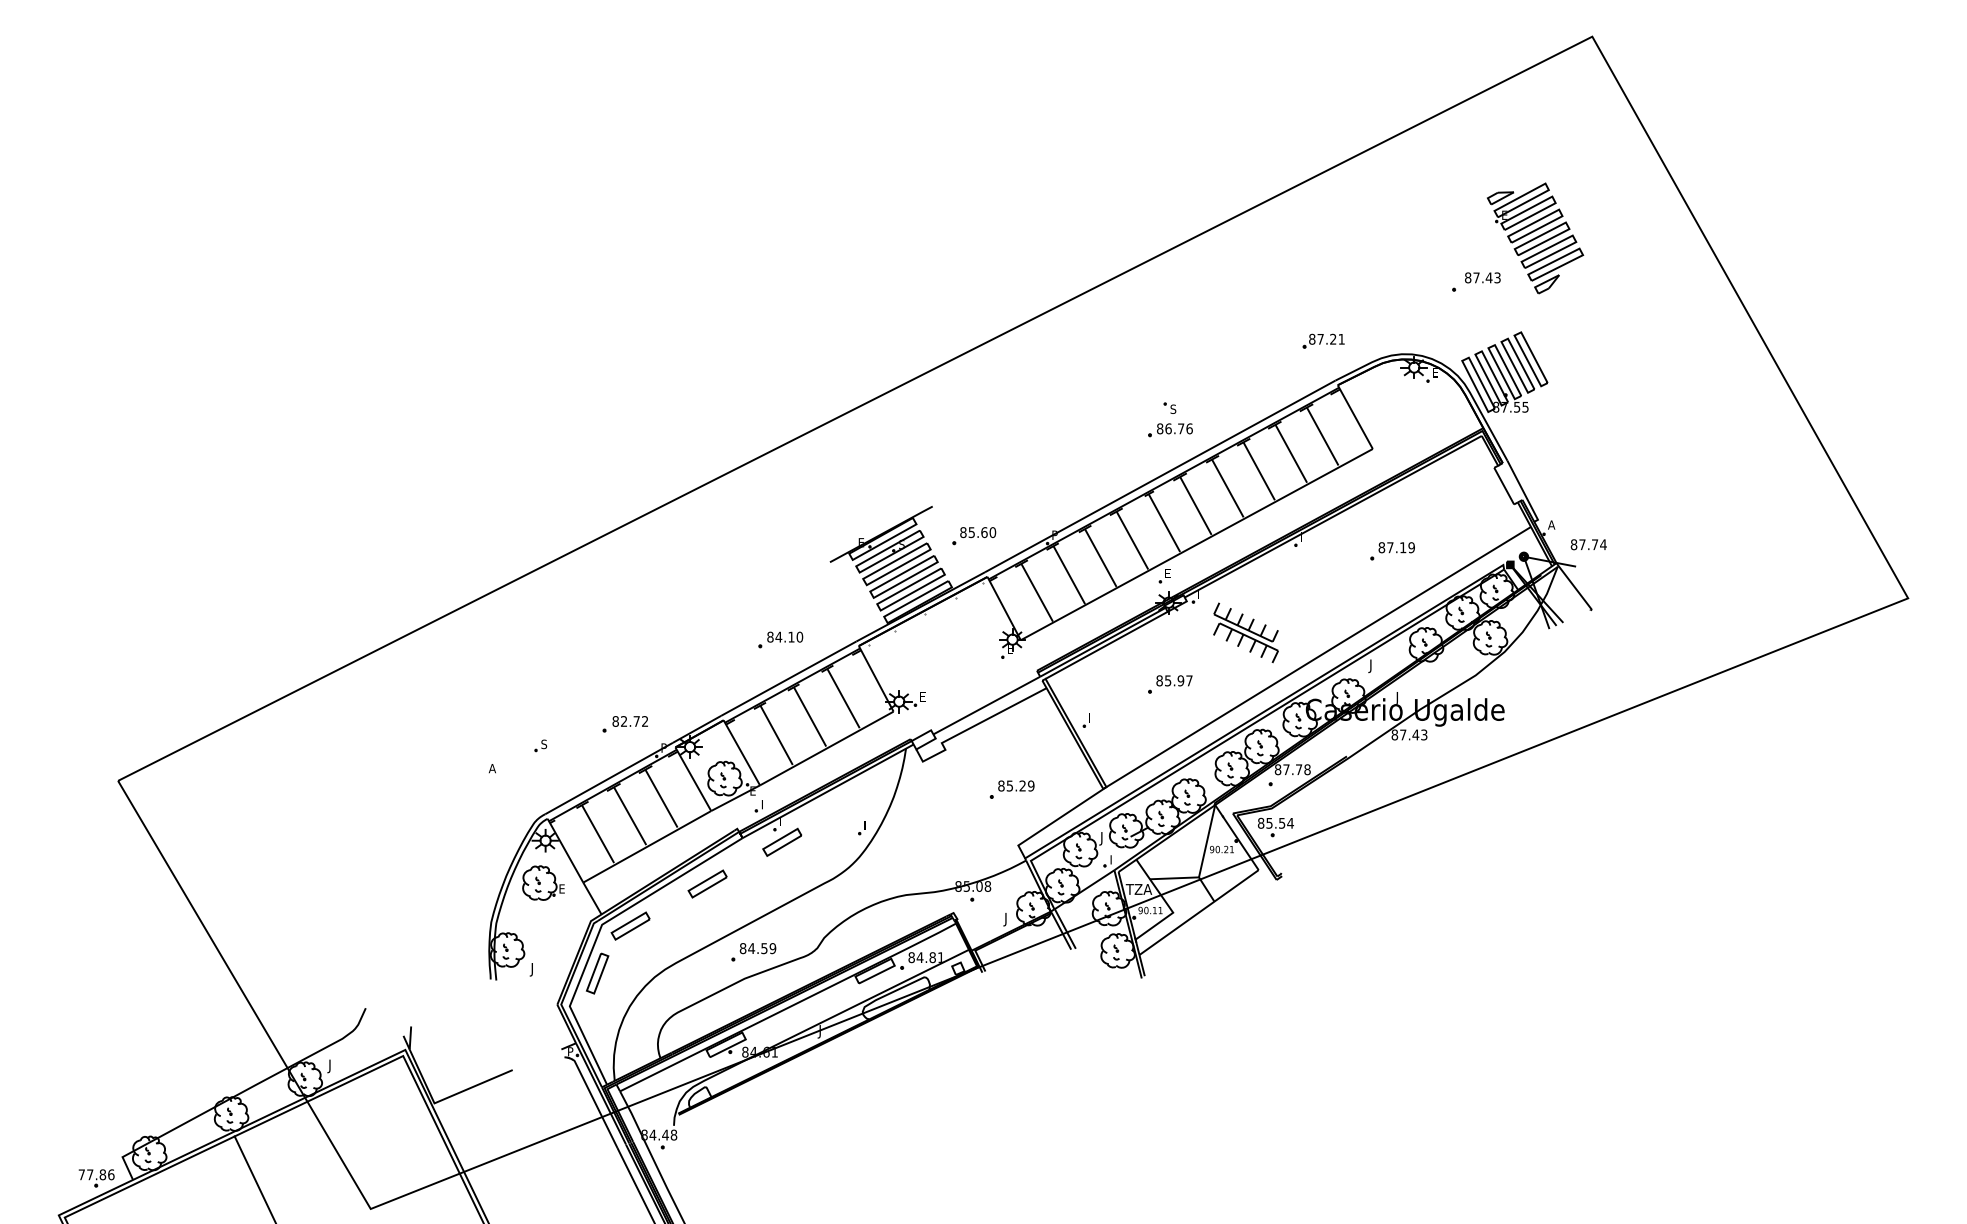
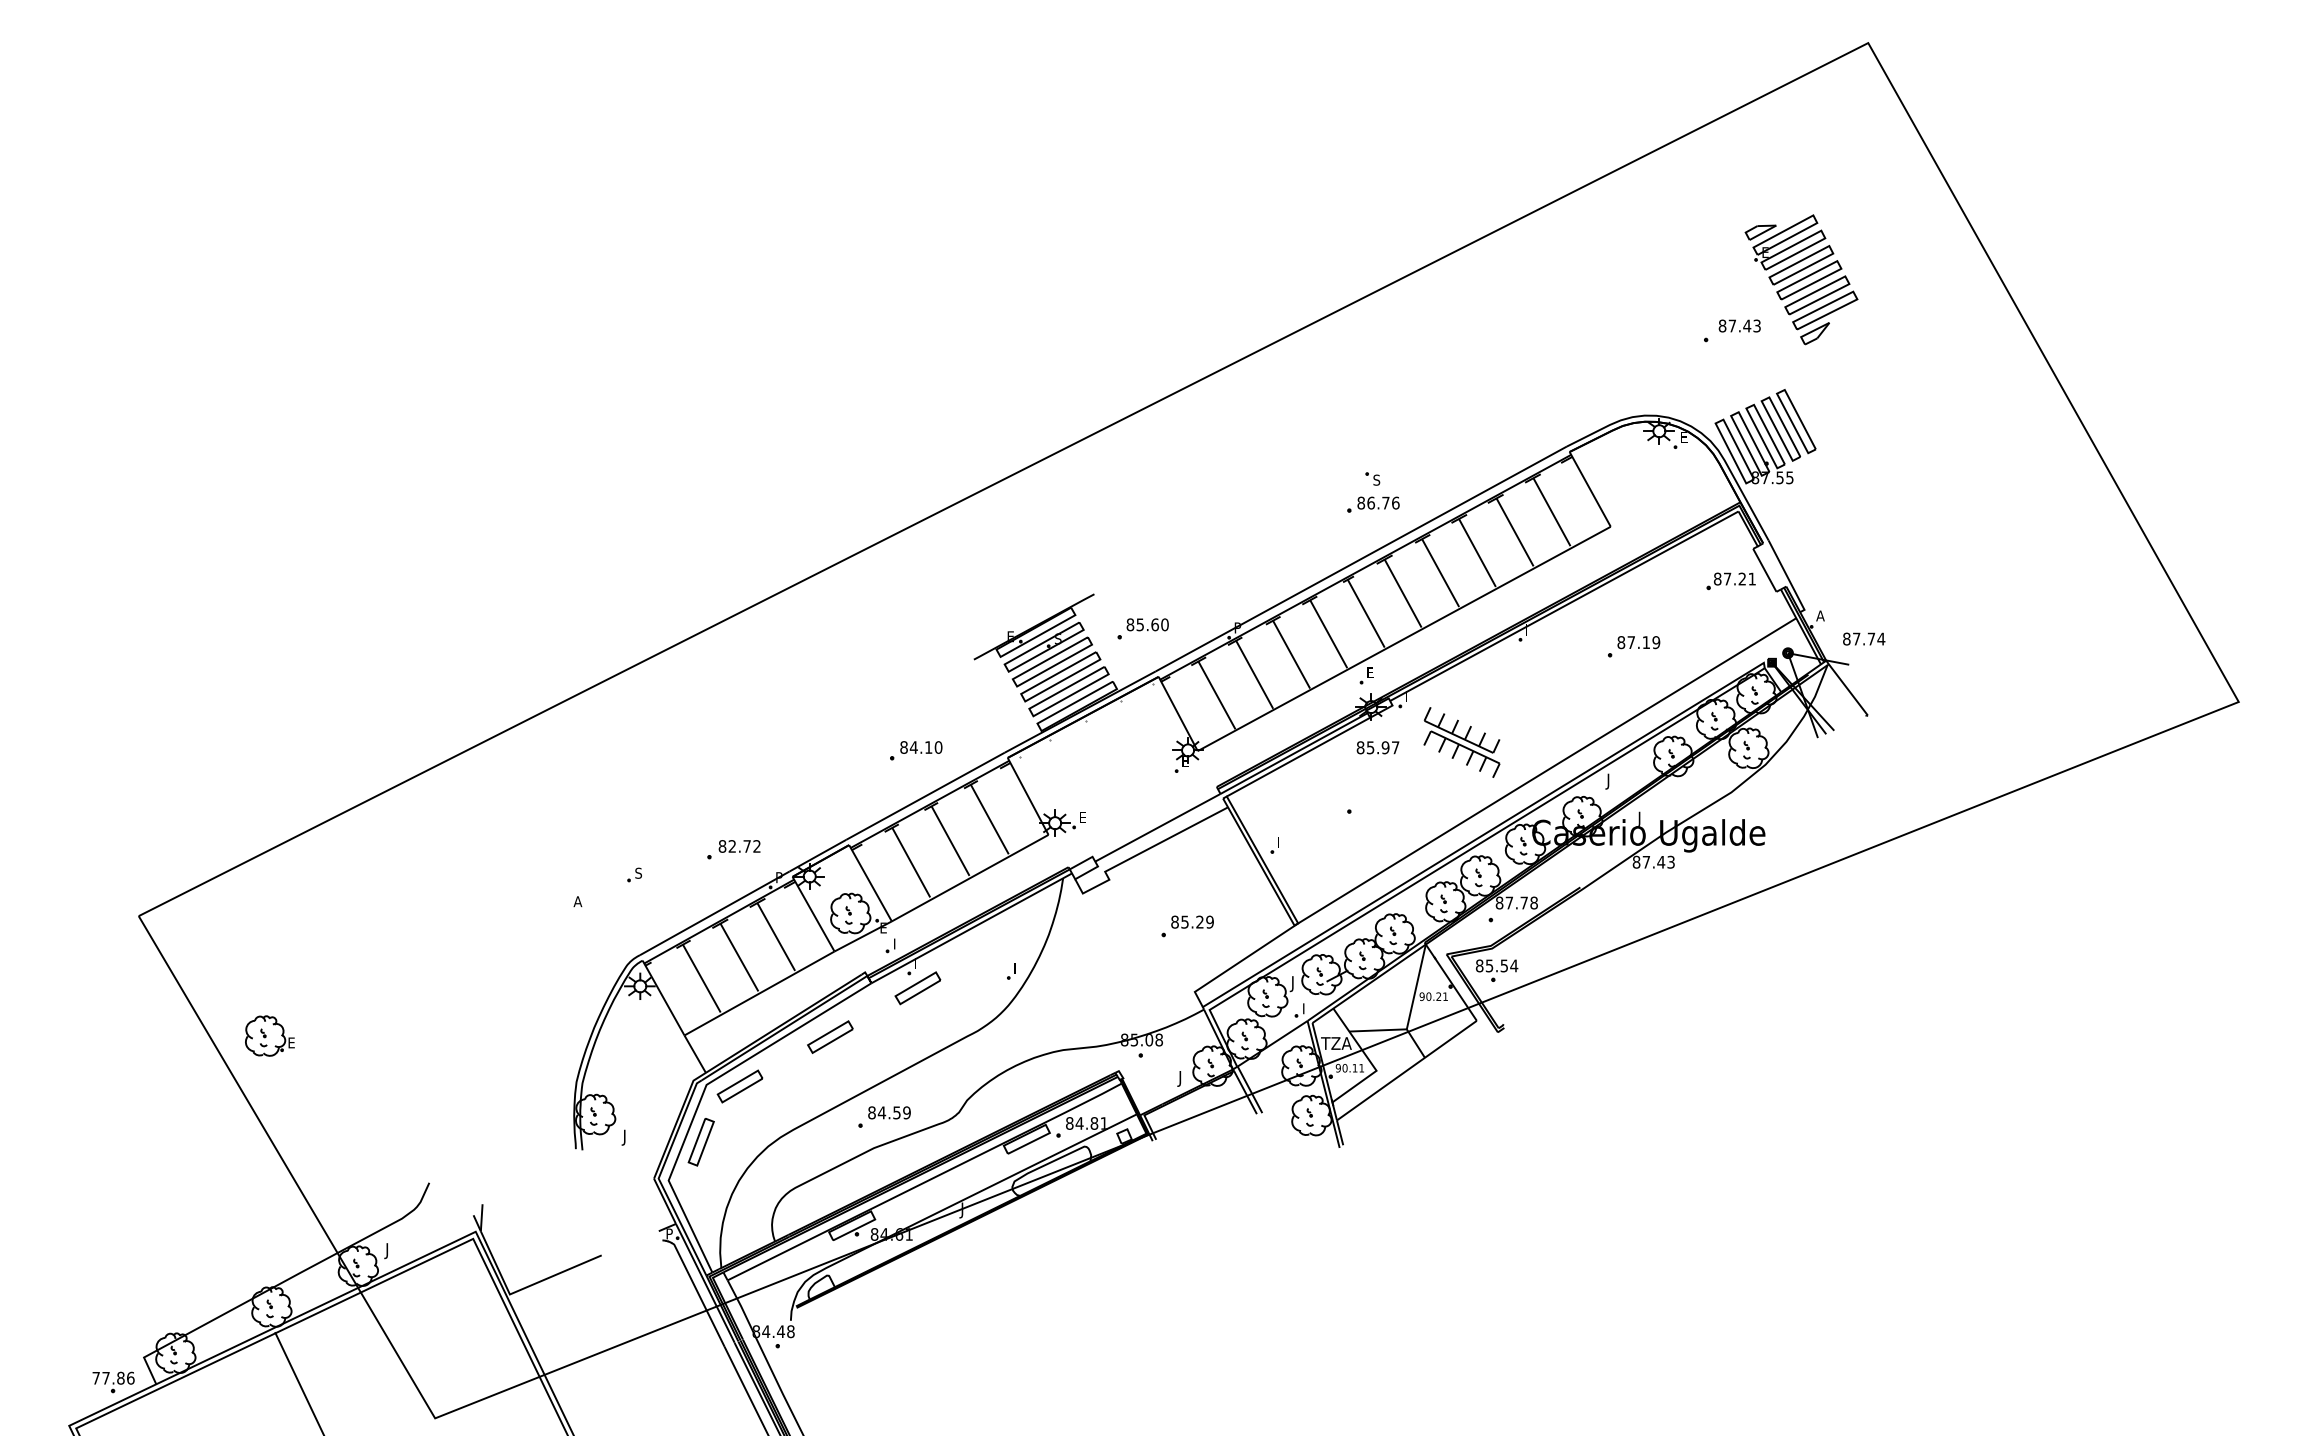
part: (1323, 341) -> (1730, 581), moved
text: (1174, 680) -> (1377, 747), moved
part: (543, 882) -> (269, 1035), moved

